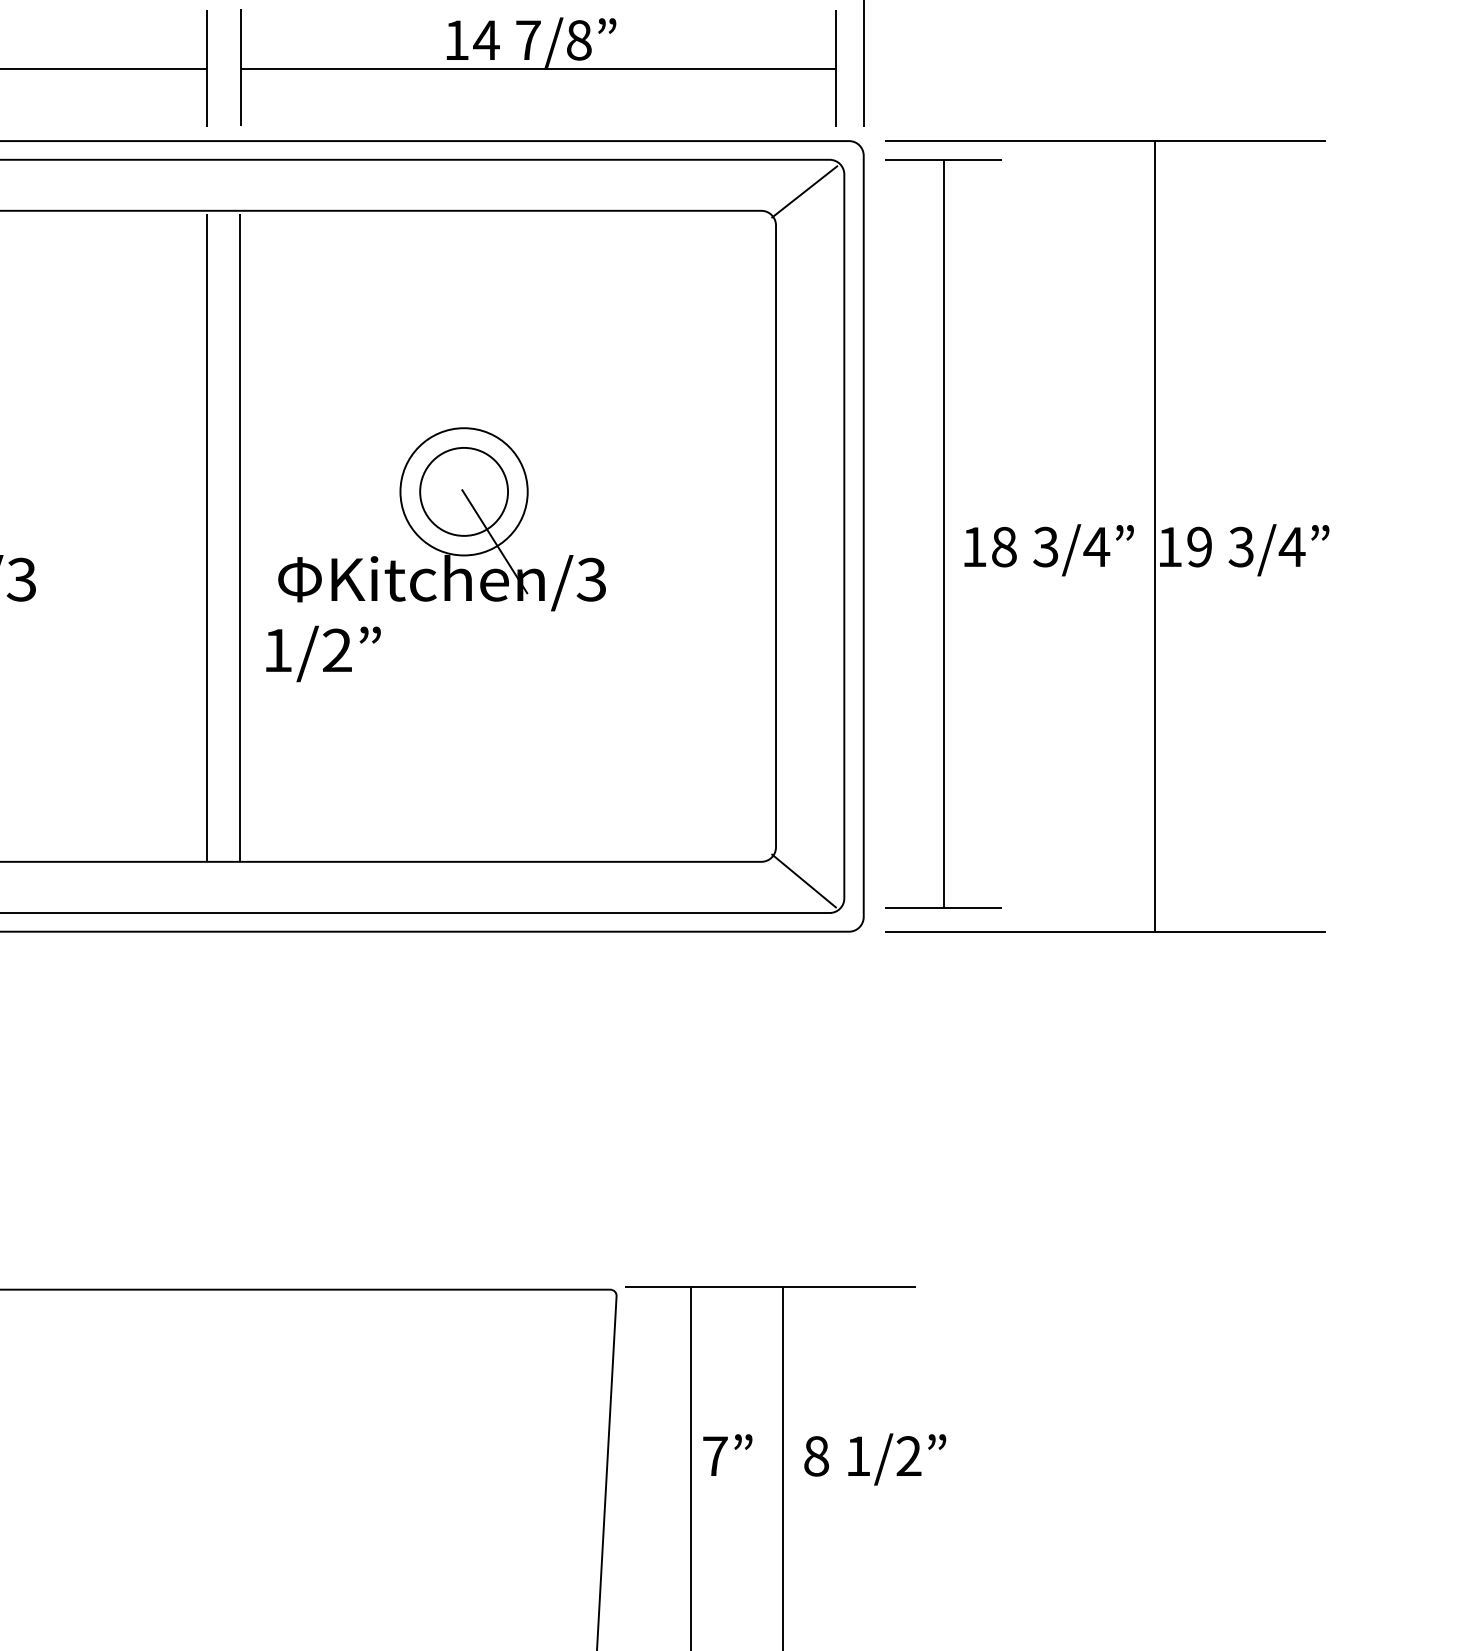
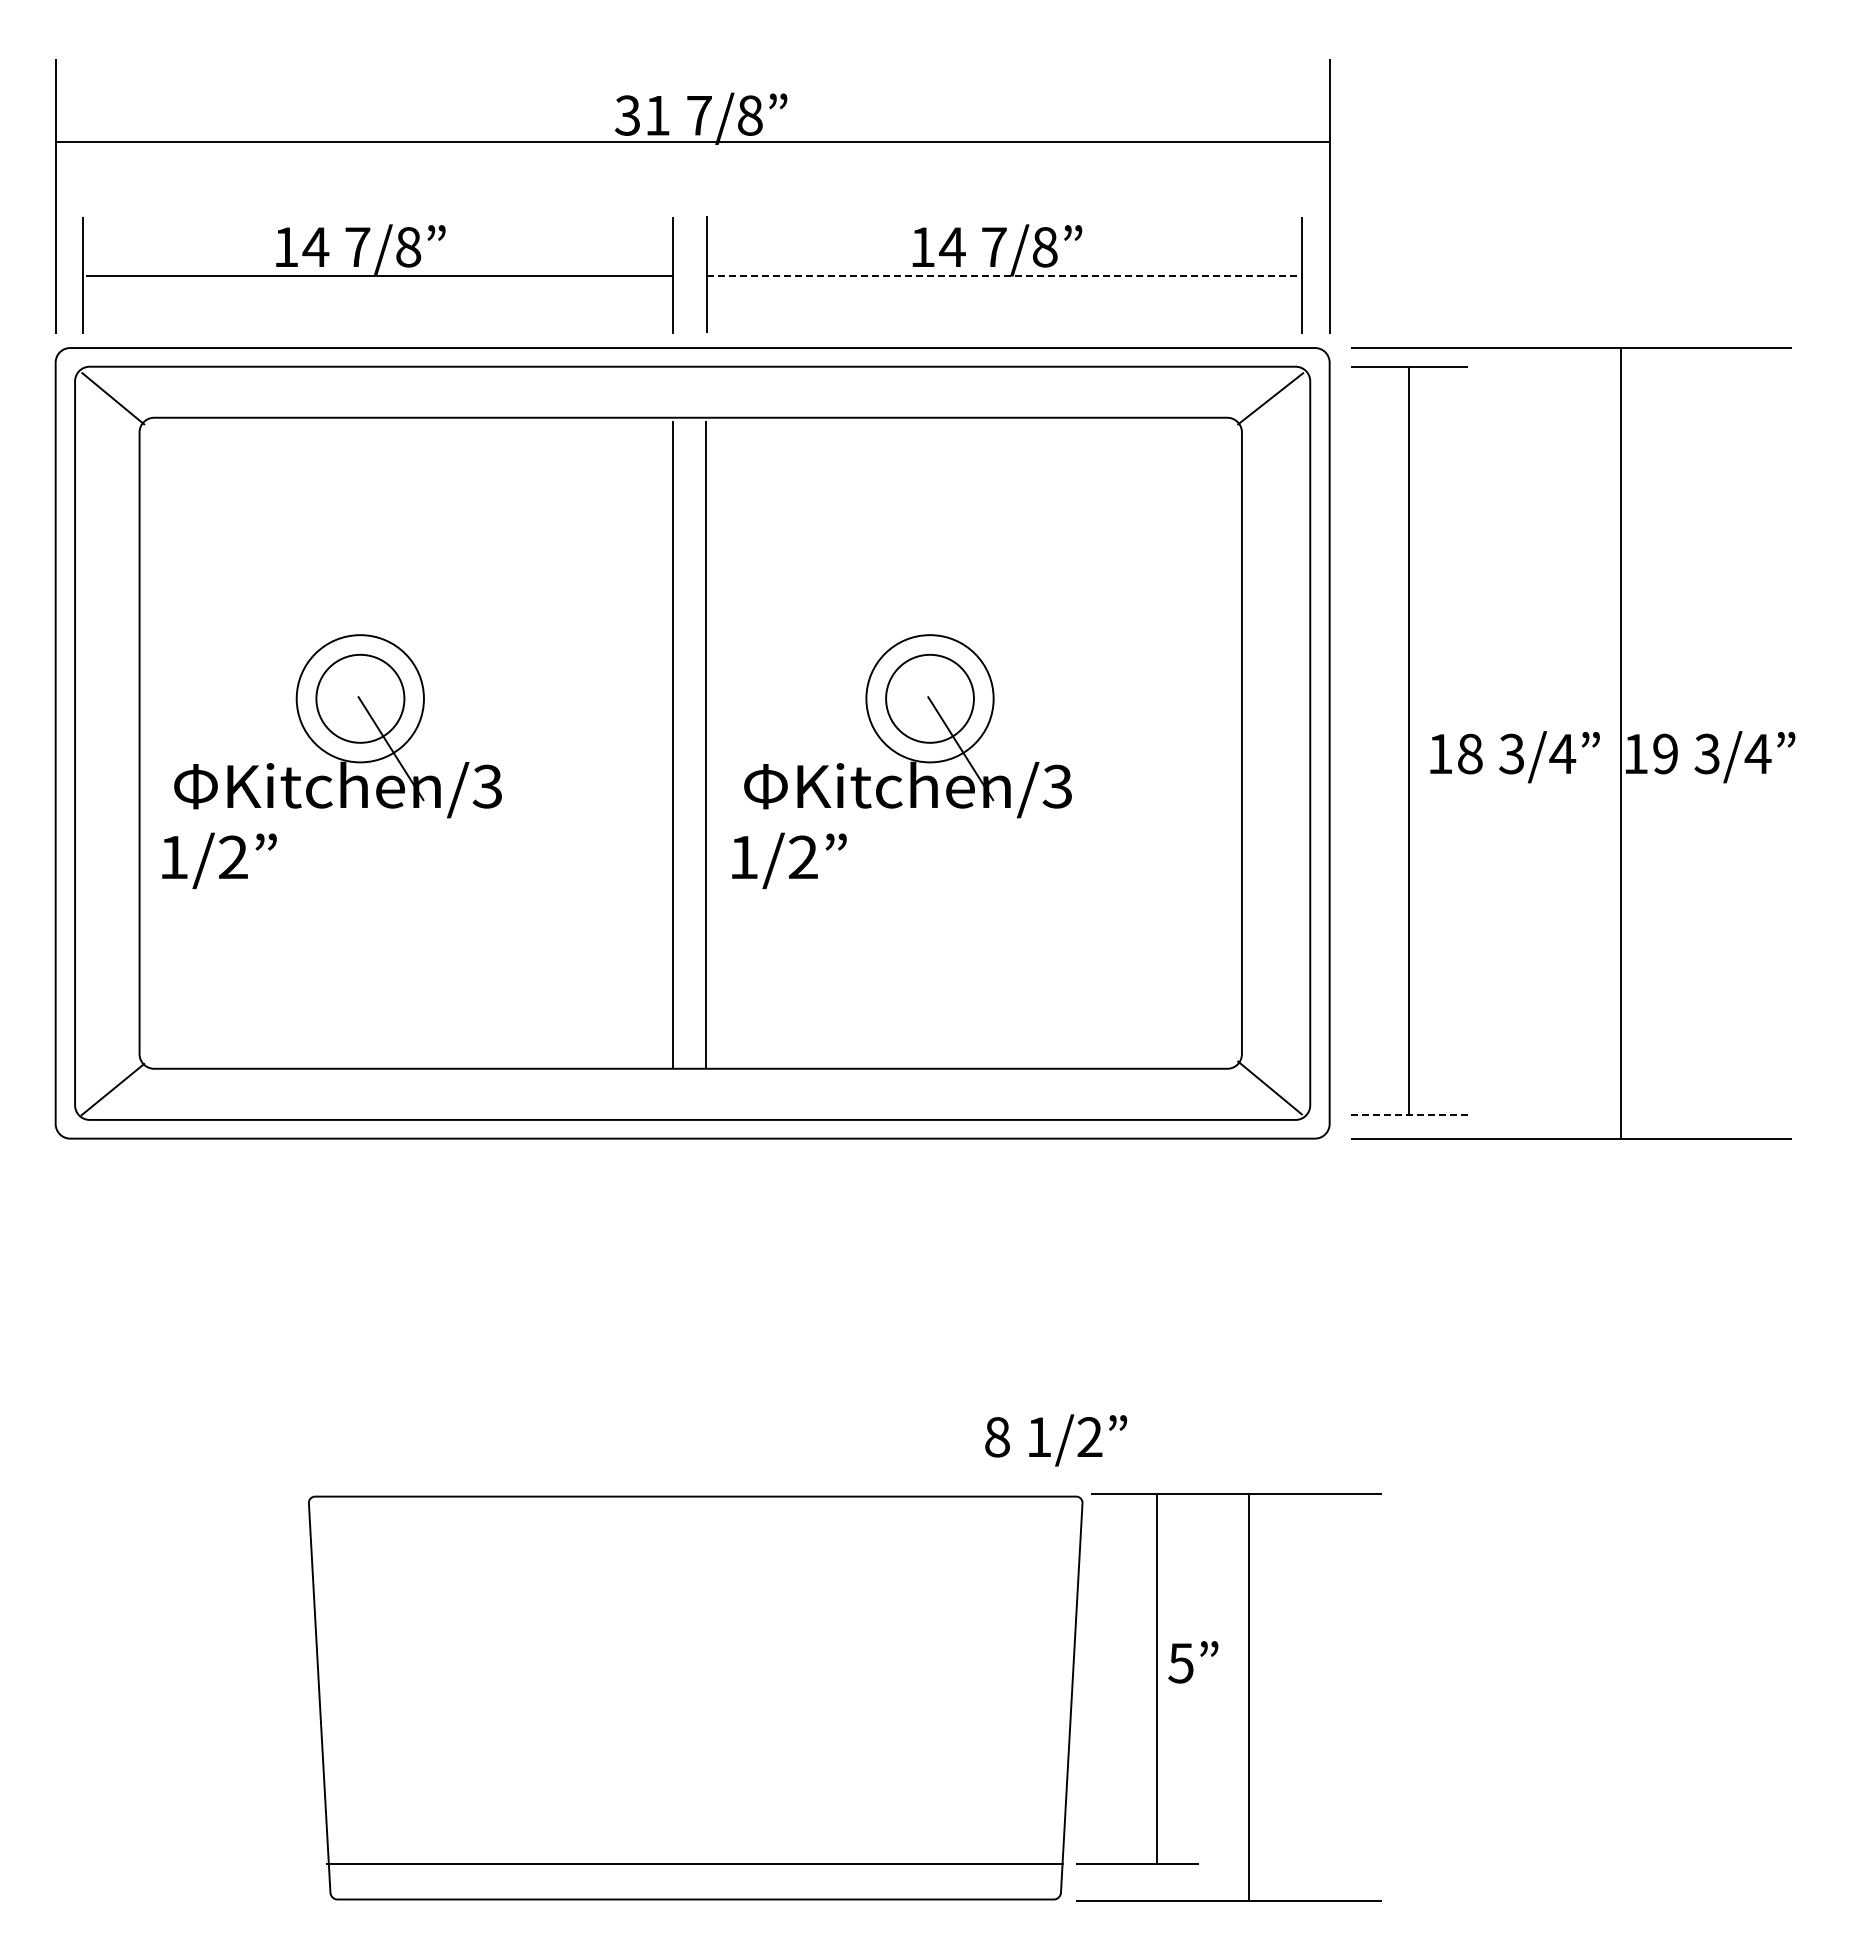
line: (539, 68) -> (1005, 275), solid -> dashed
line: (944, 907) -> (1410, 1114), solid -> dashed
text: (714, 1456) -> (1180, 1663), 7 -> 5
text: (875, 1459) -> (1056, 1440), moved

